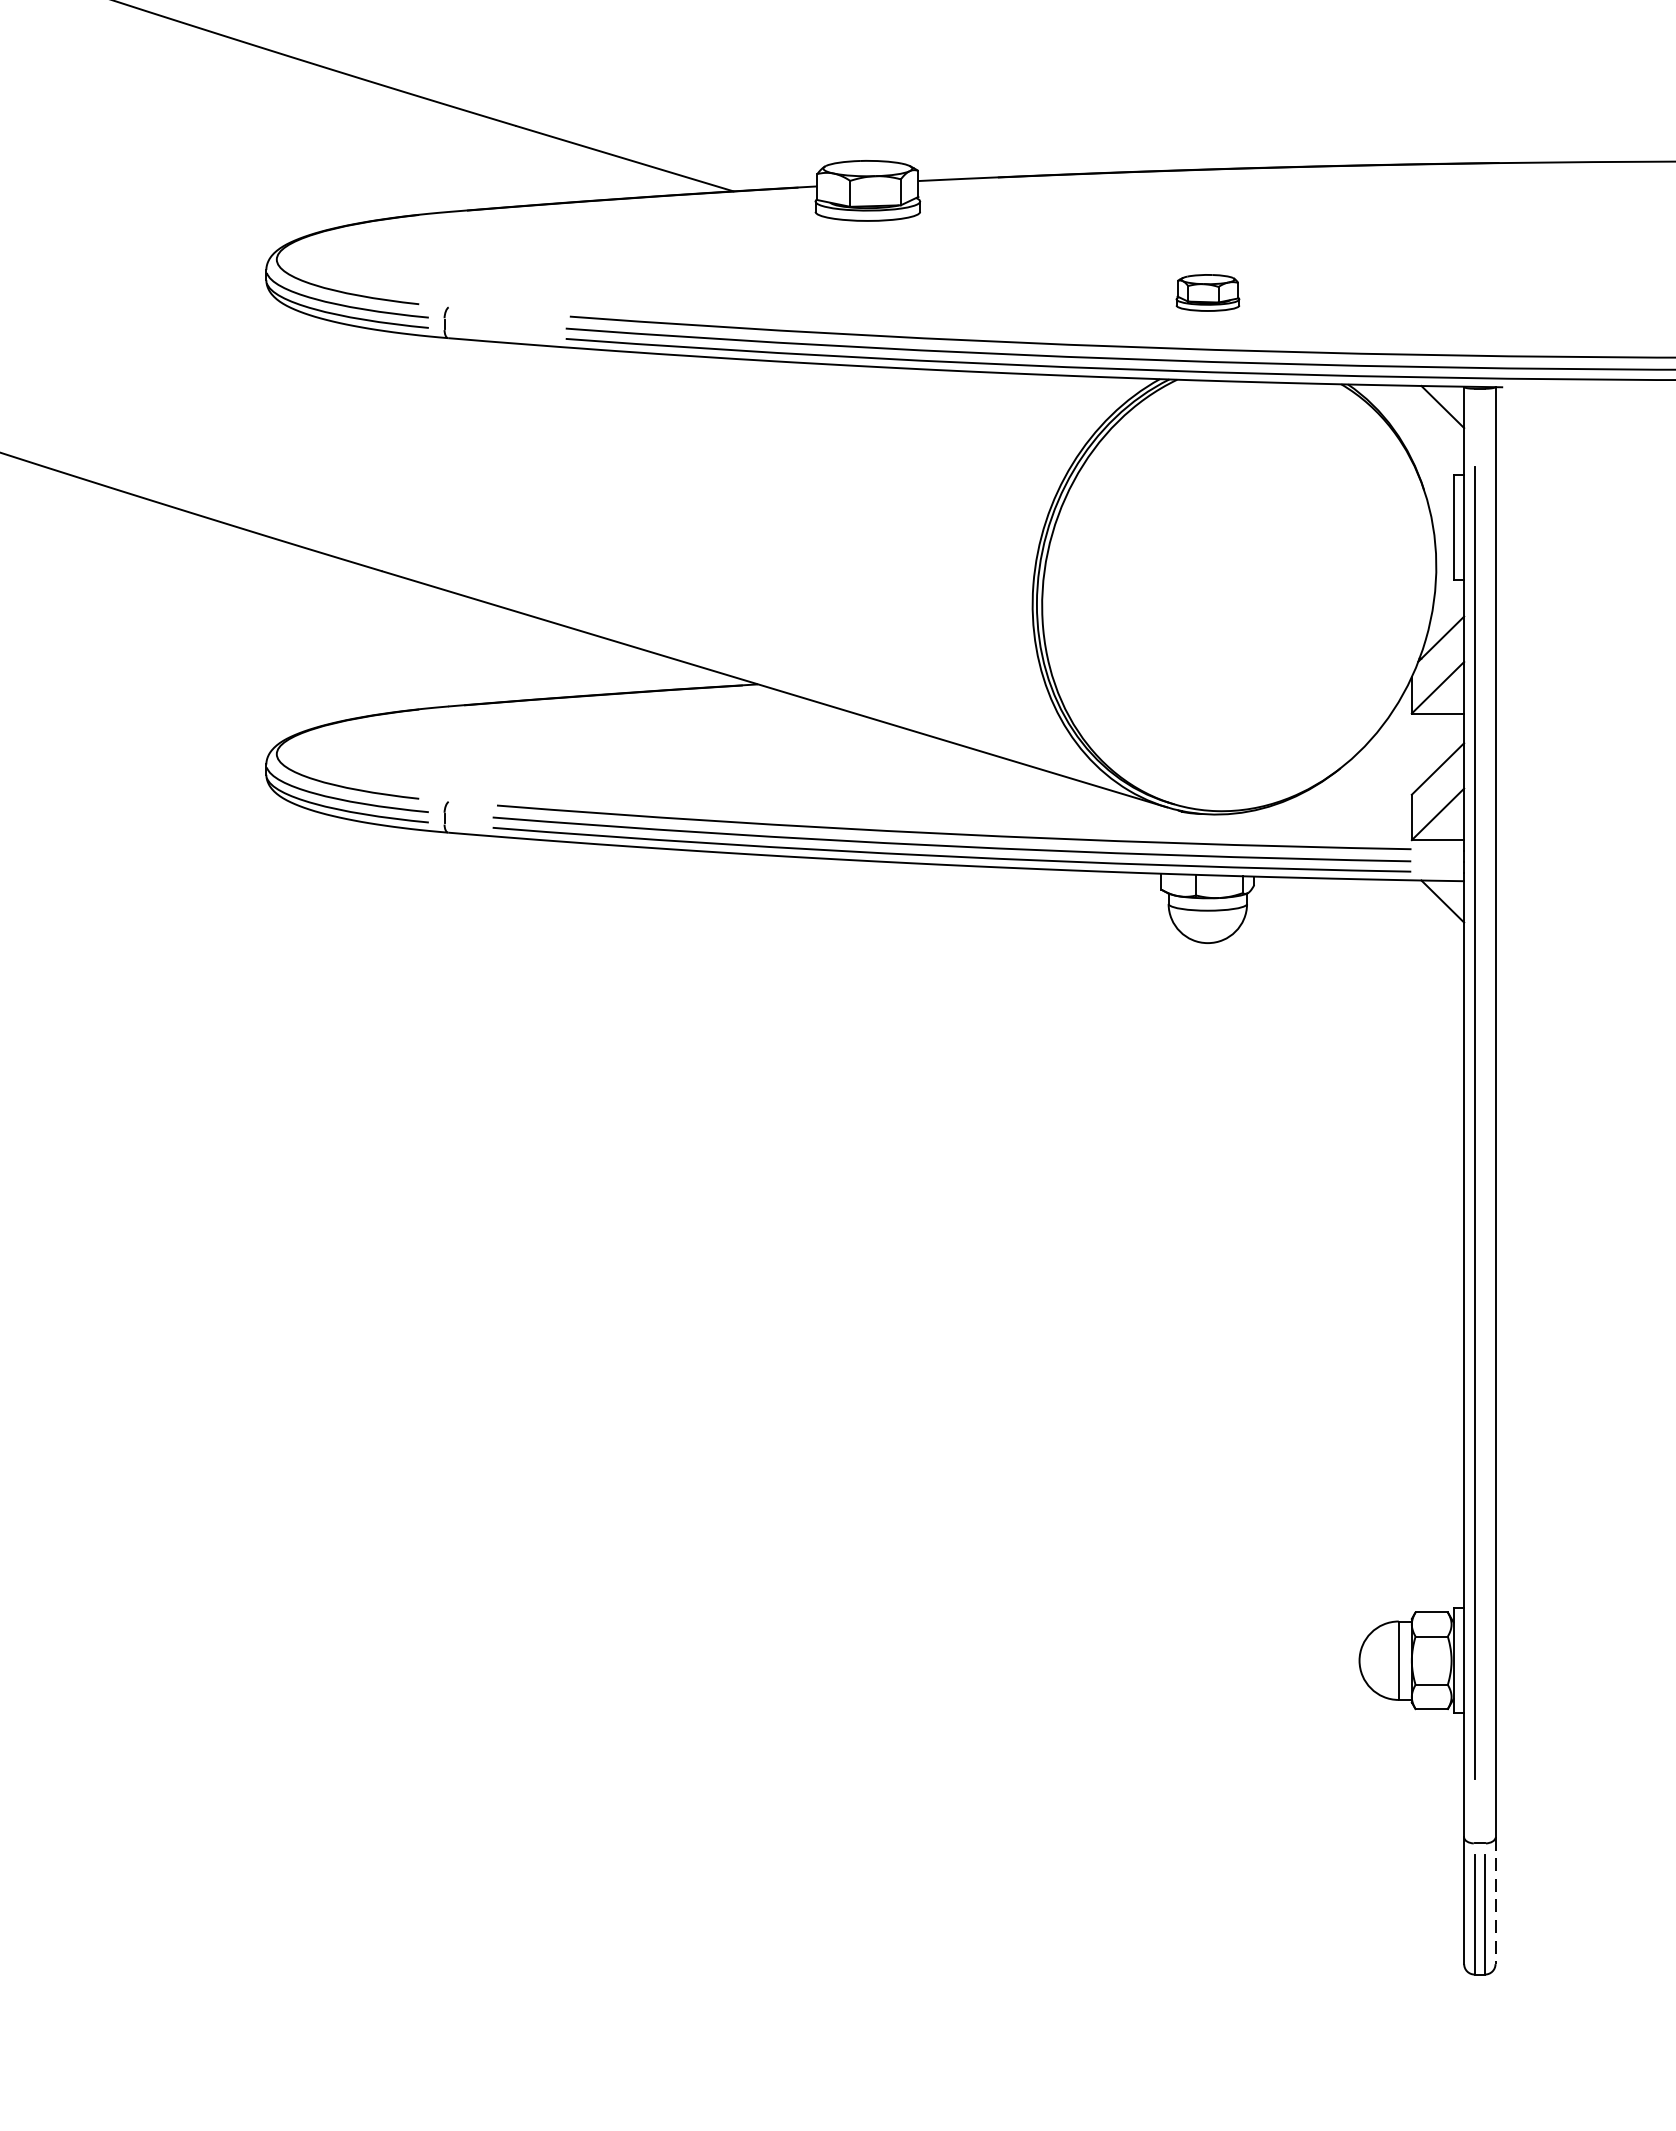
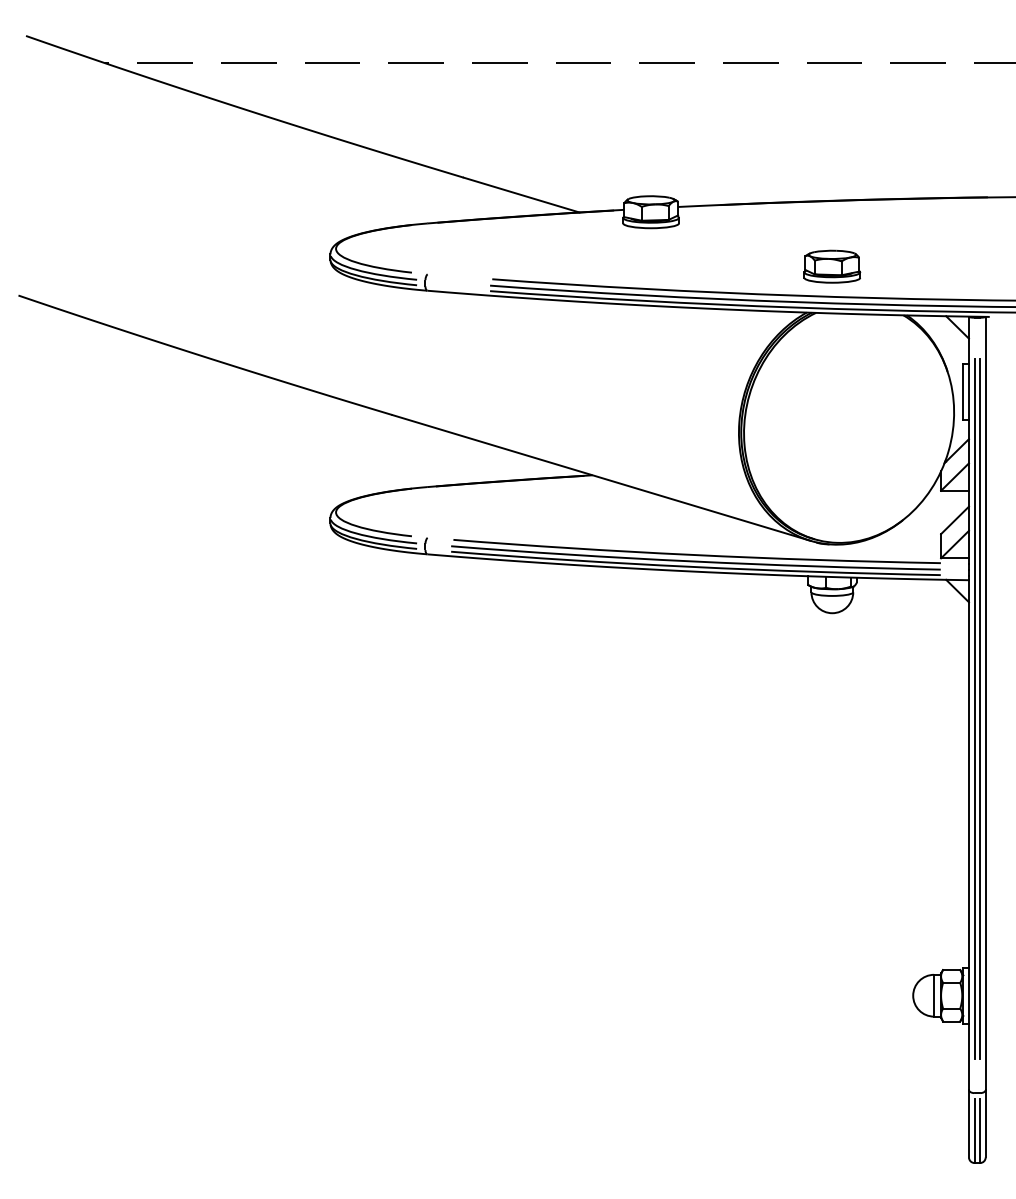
part: (1208, 292) -> (832, 266), size x1.67
line: (1485, 1121) -> (980, 708), added
line: (1495, 1900) -> (985, 1123), dashed -> solid

